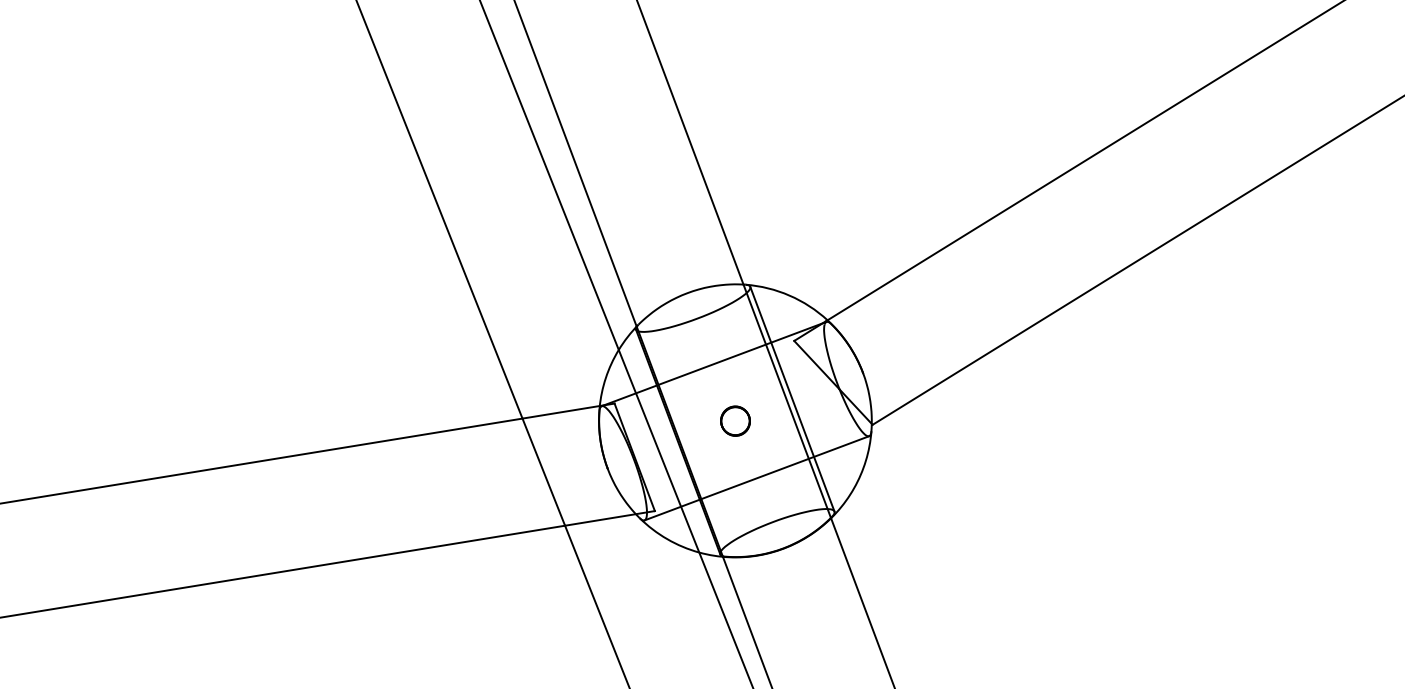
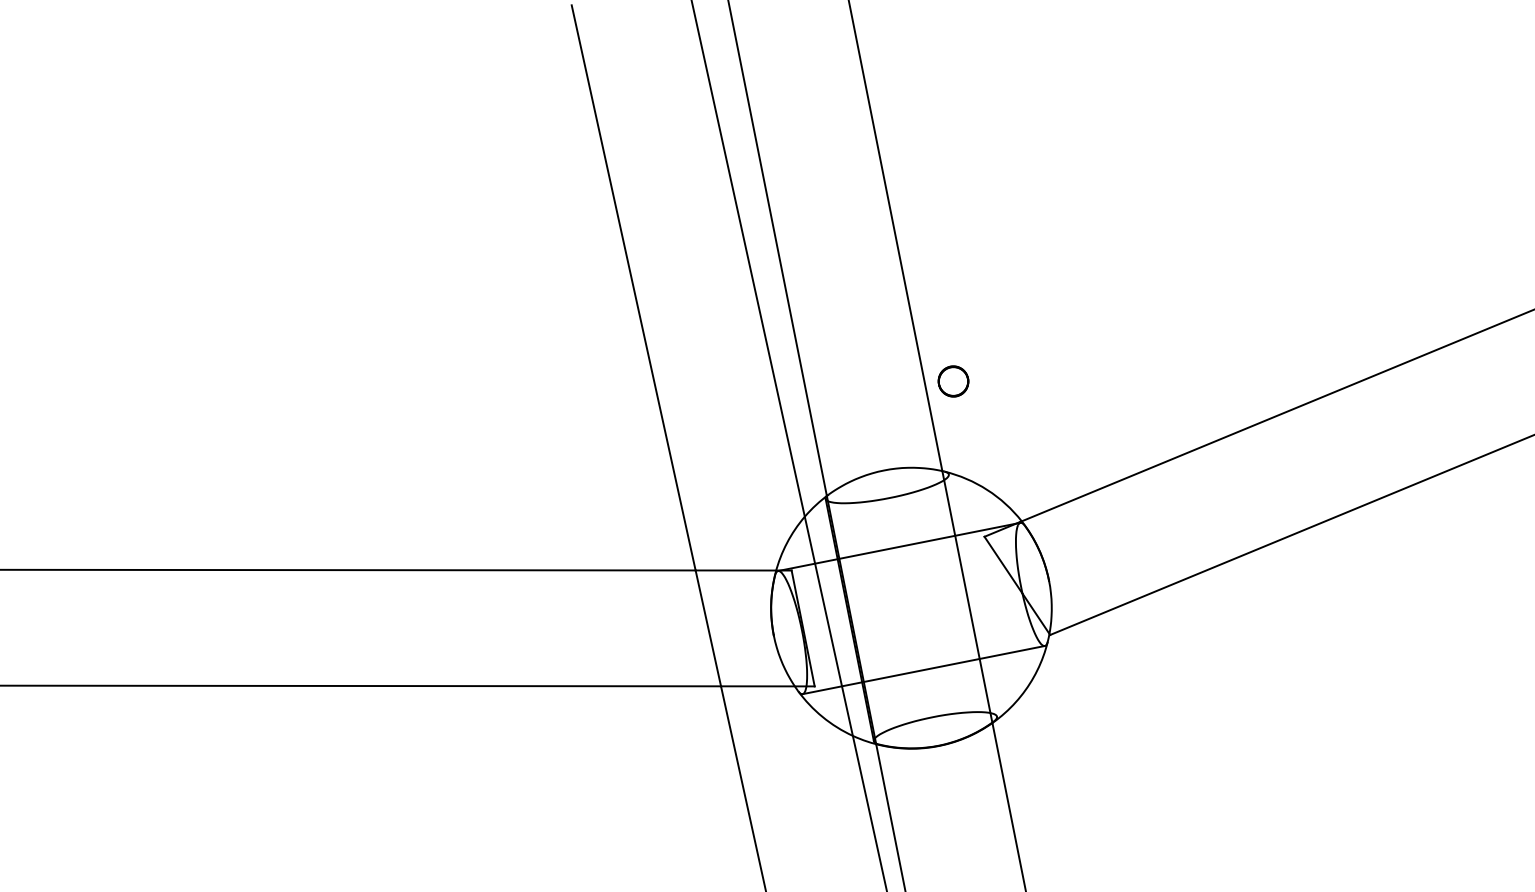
line: (791, 399) -> (972, 595), removed
part: (735, 421) -> (953, 381), moved

